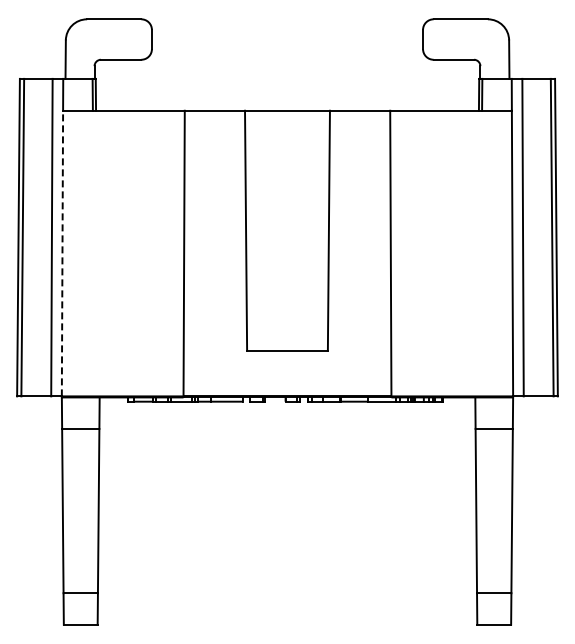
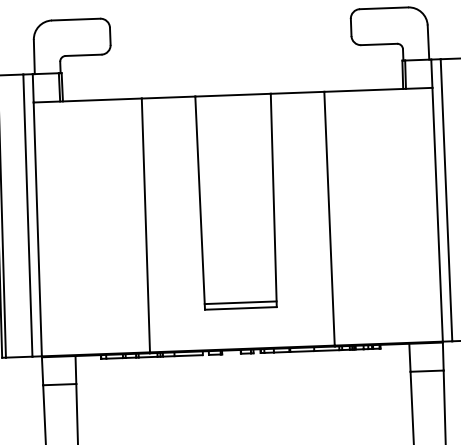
line: (62, 253) -> (37, 229), dashed -> solid
line: (287, 344) -> (240, 302), added

